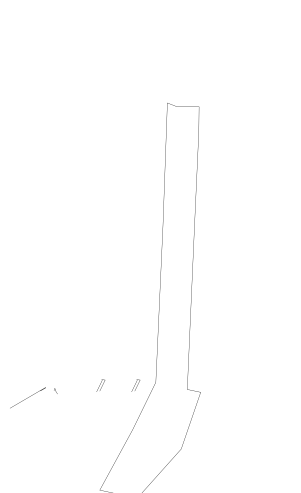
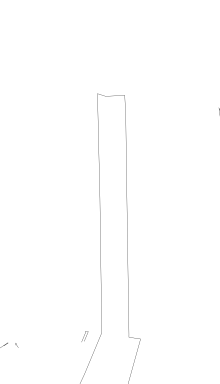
line: (100, 384) -> (54, 337), removed

